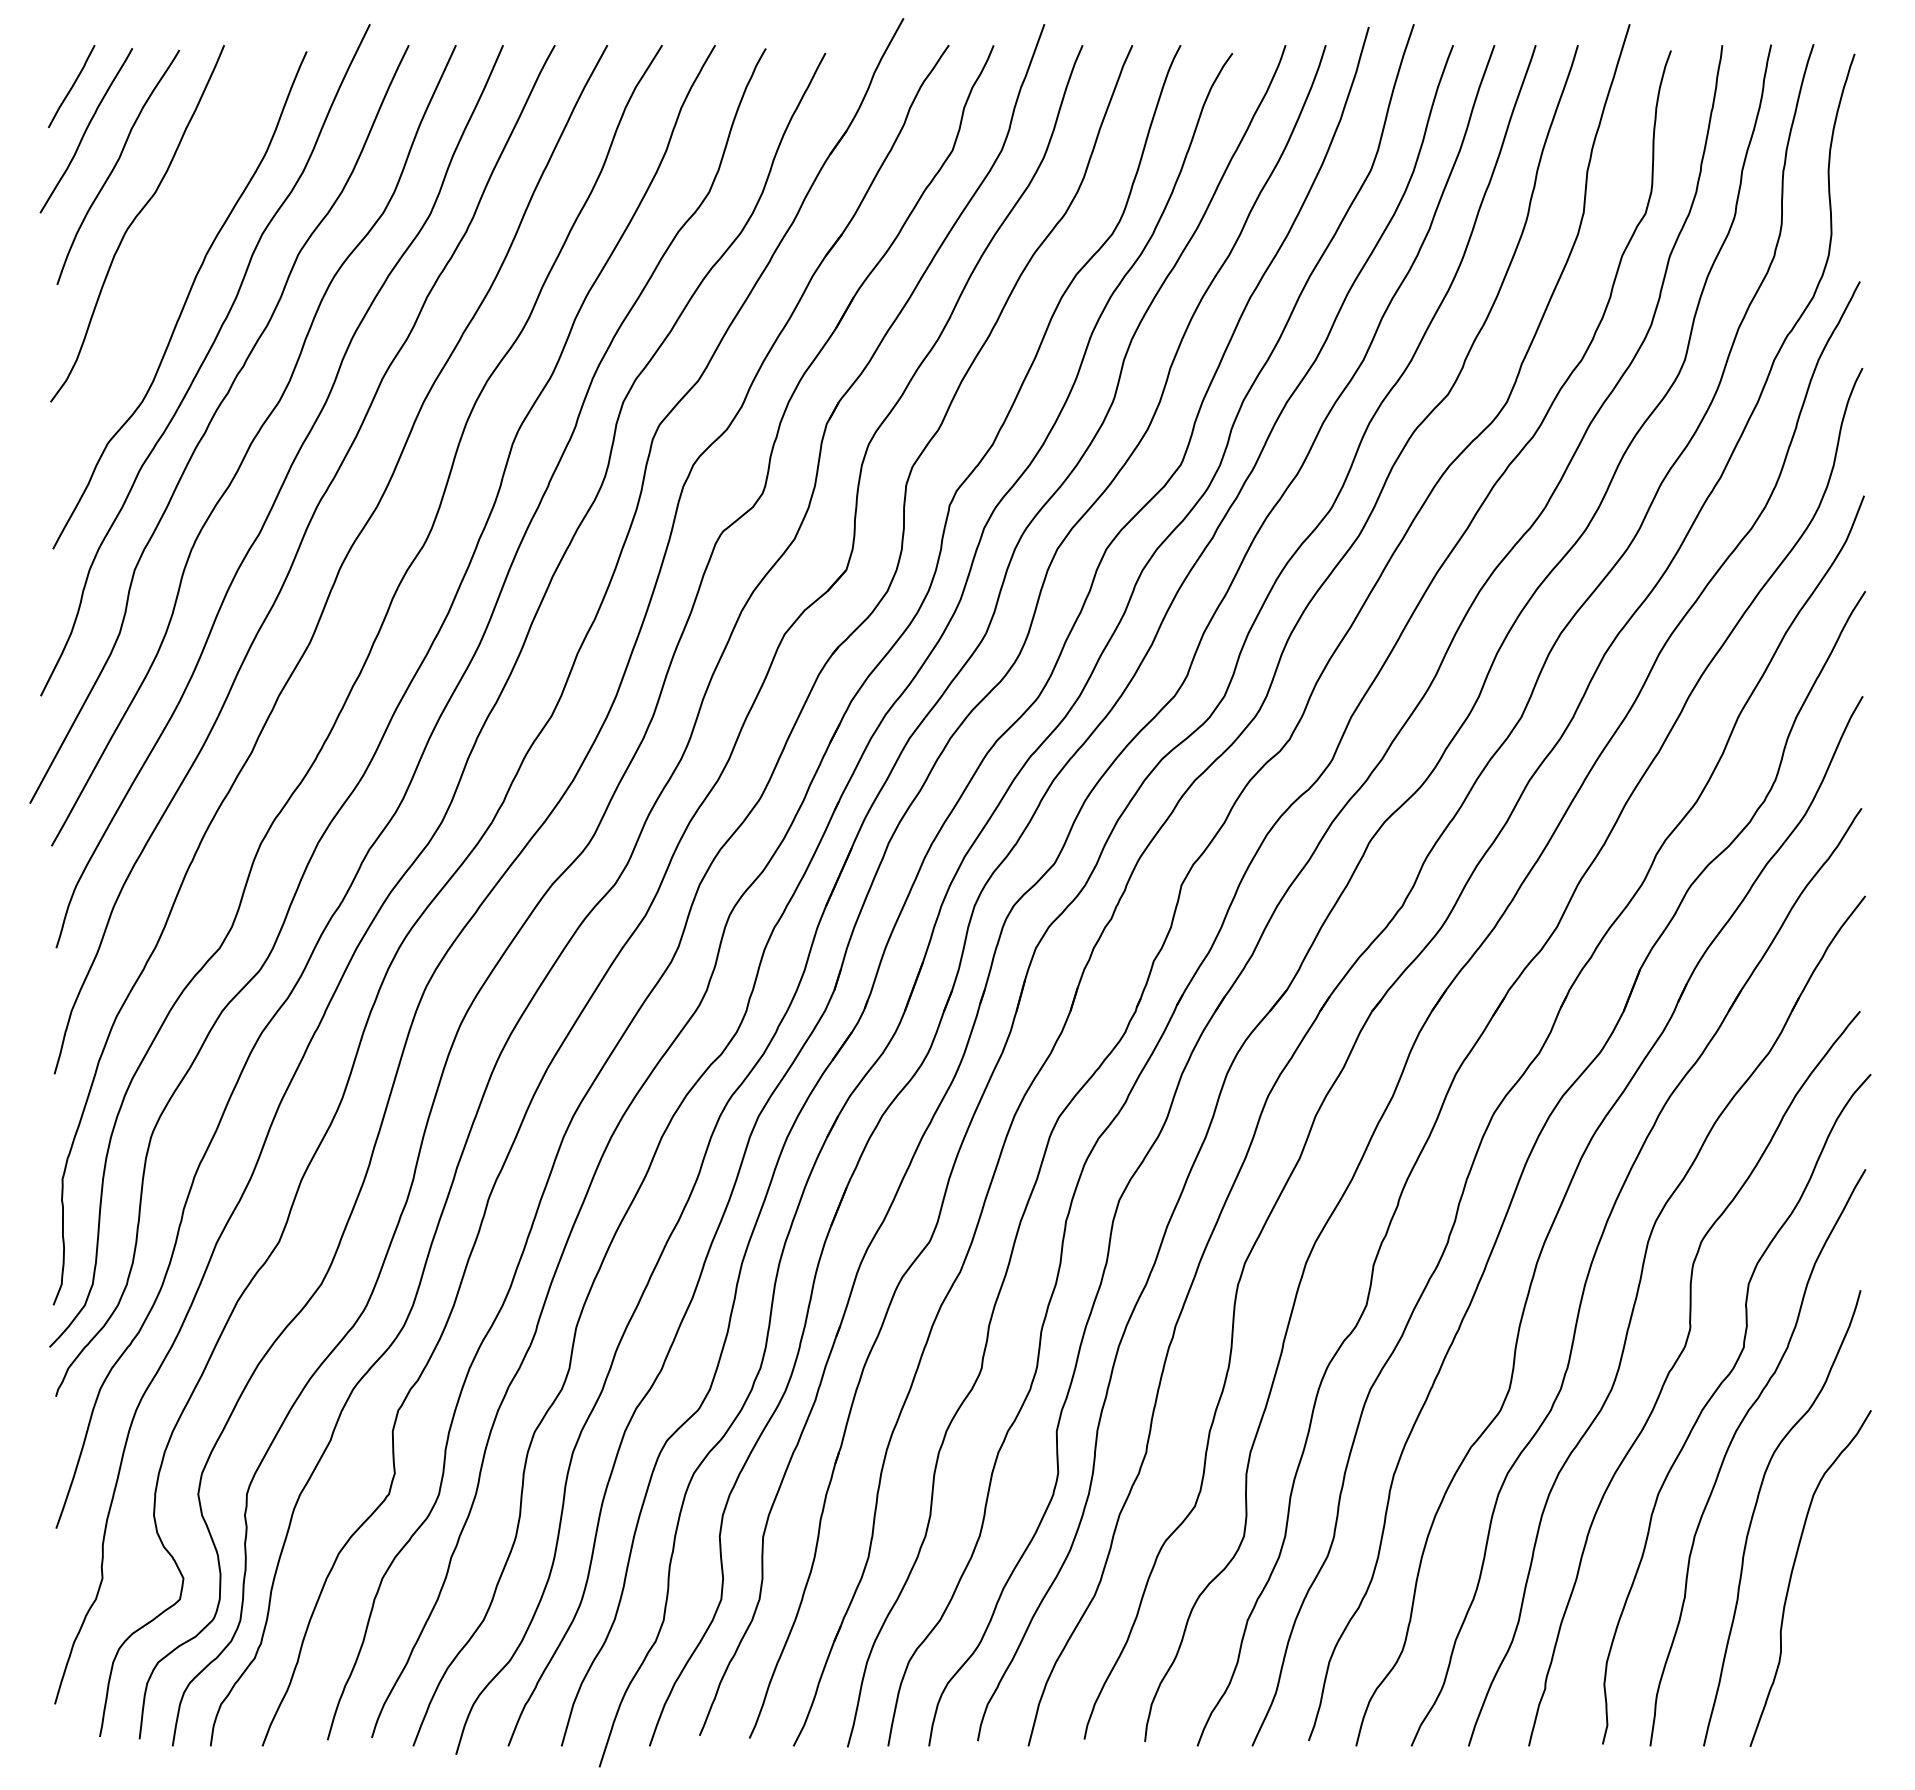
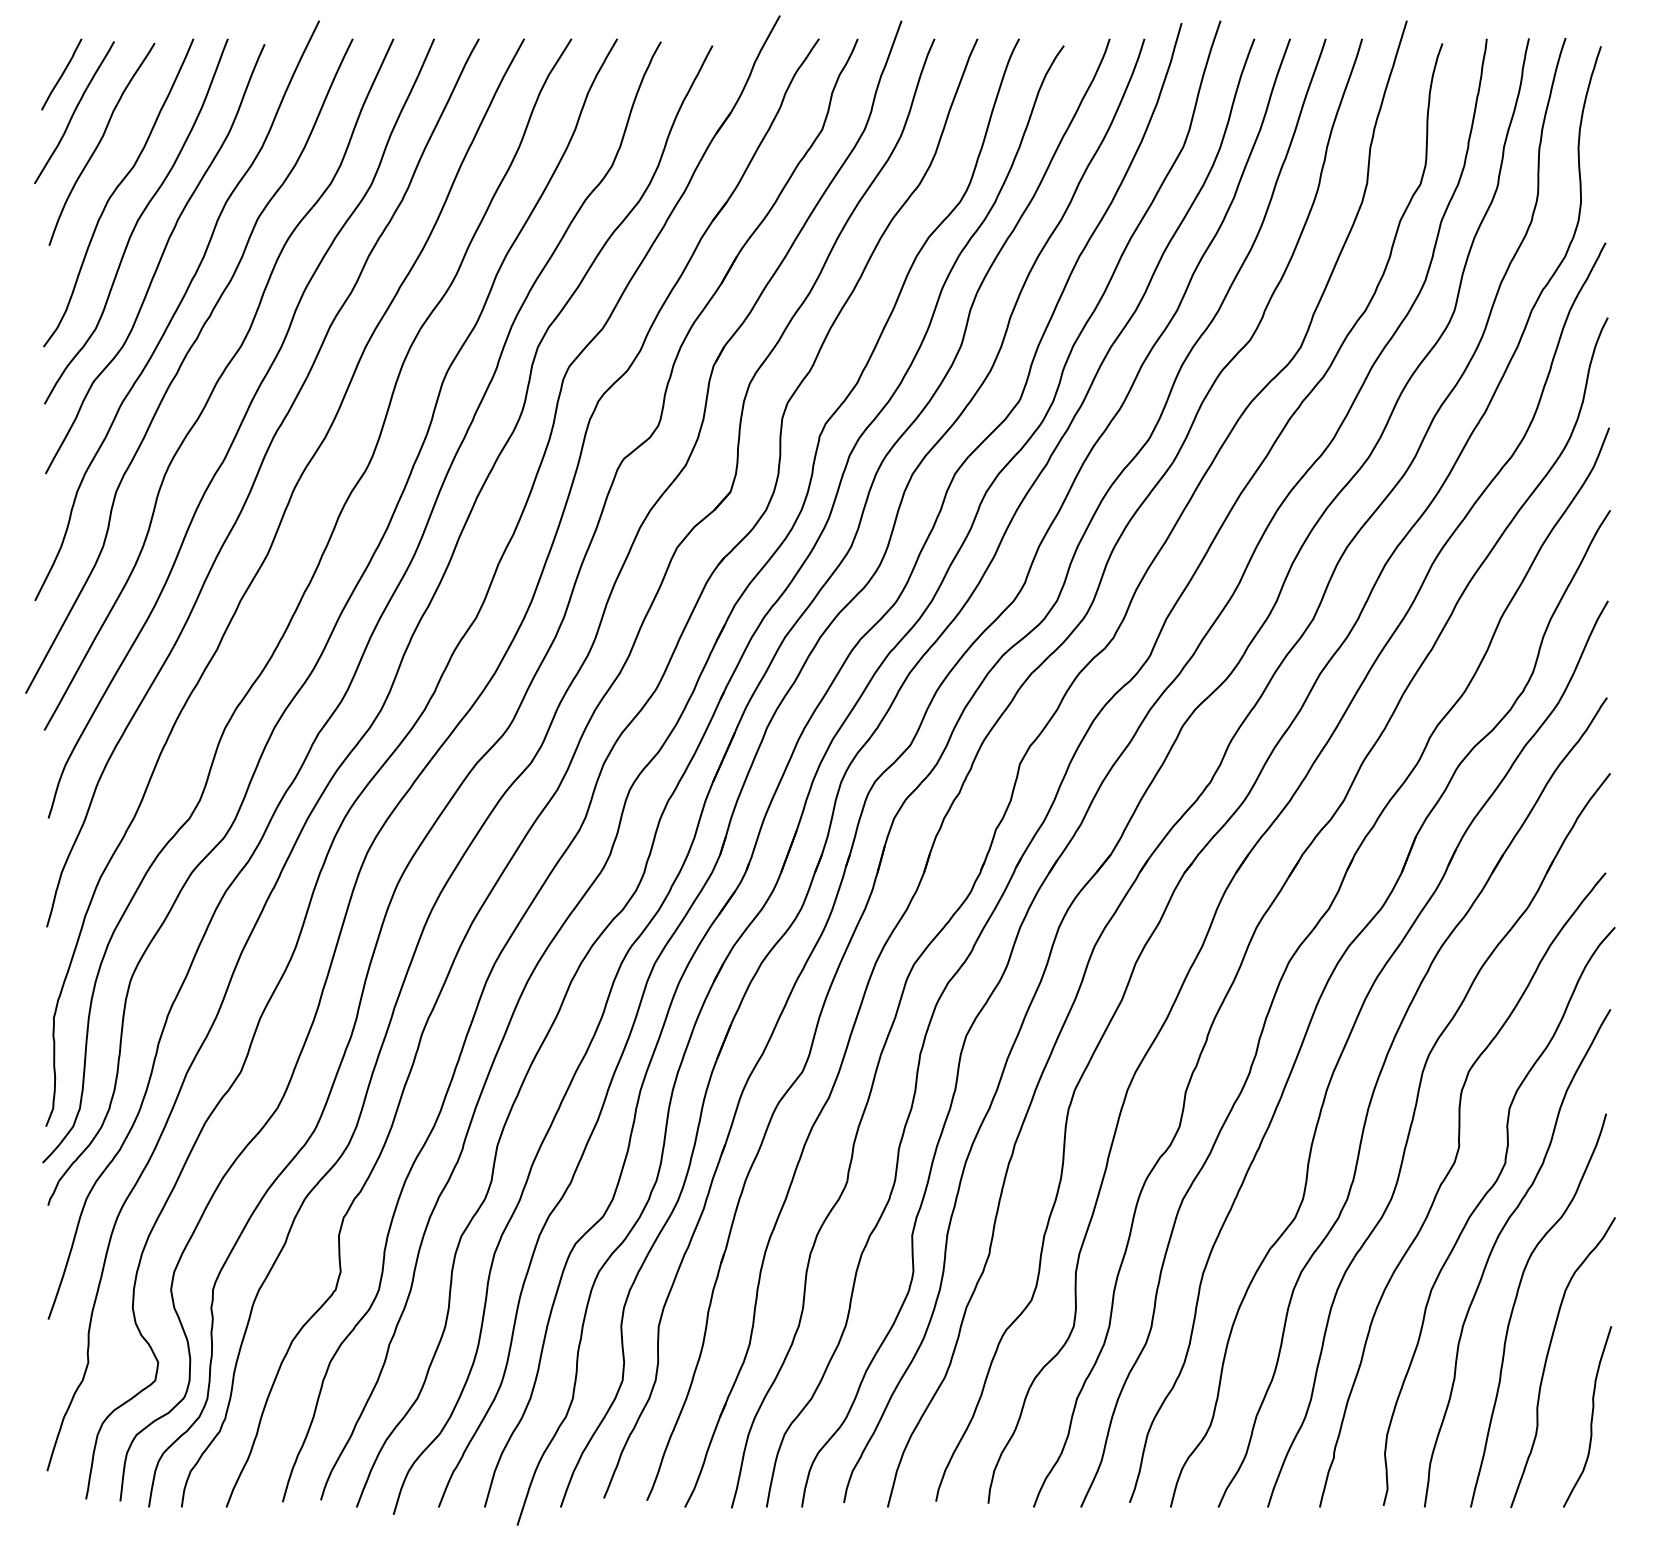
curve: (158, 256) -> (136, 221), added
curve: (1843, 1640) -> (1591, 1416), added

